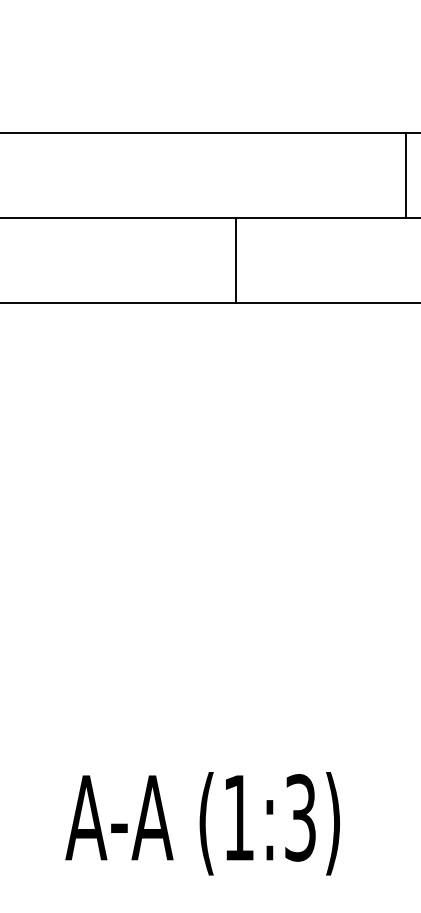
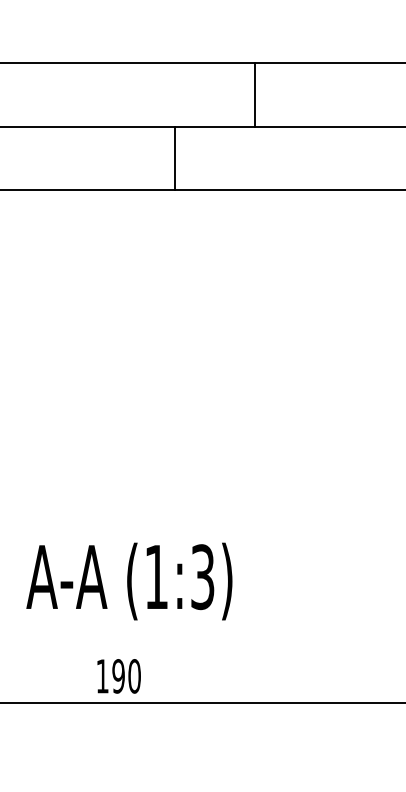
line: (405, 174) -> (254, 94), moved
line: (236, 259) -> (174, 158), moved

